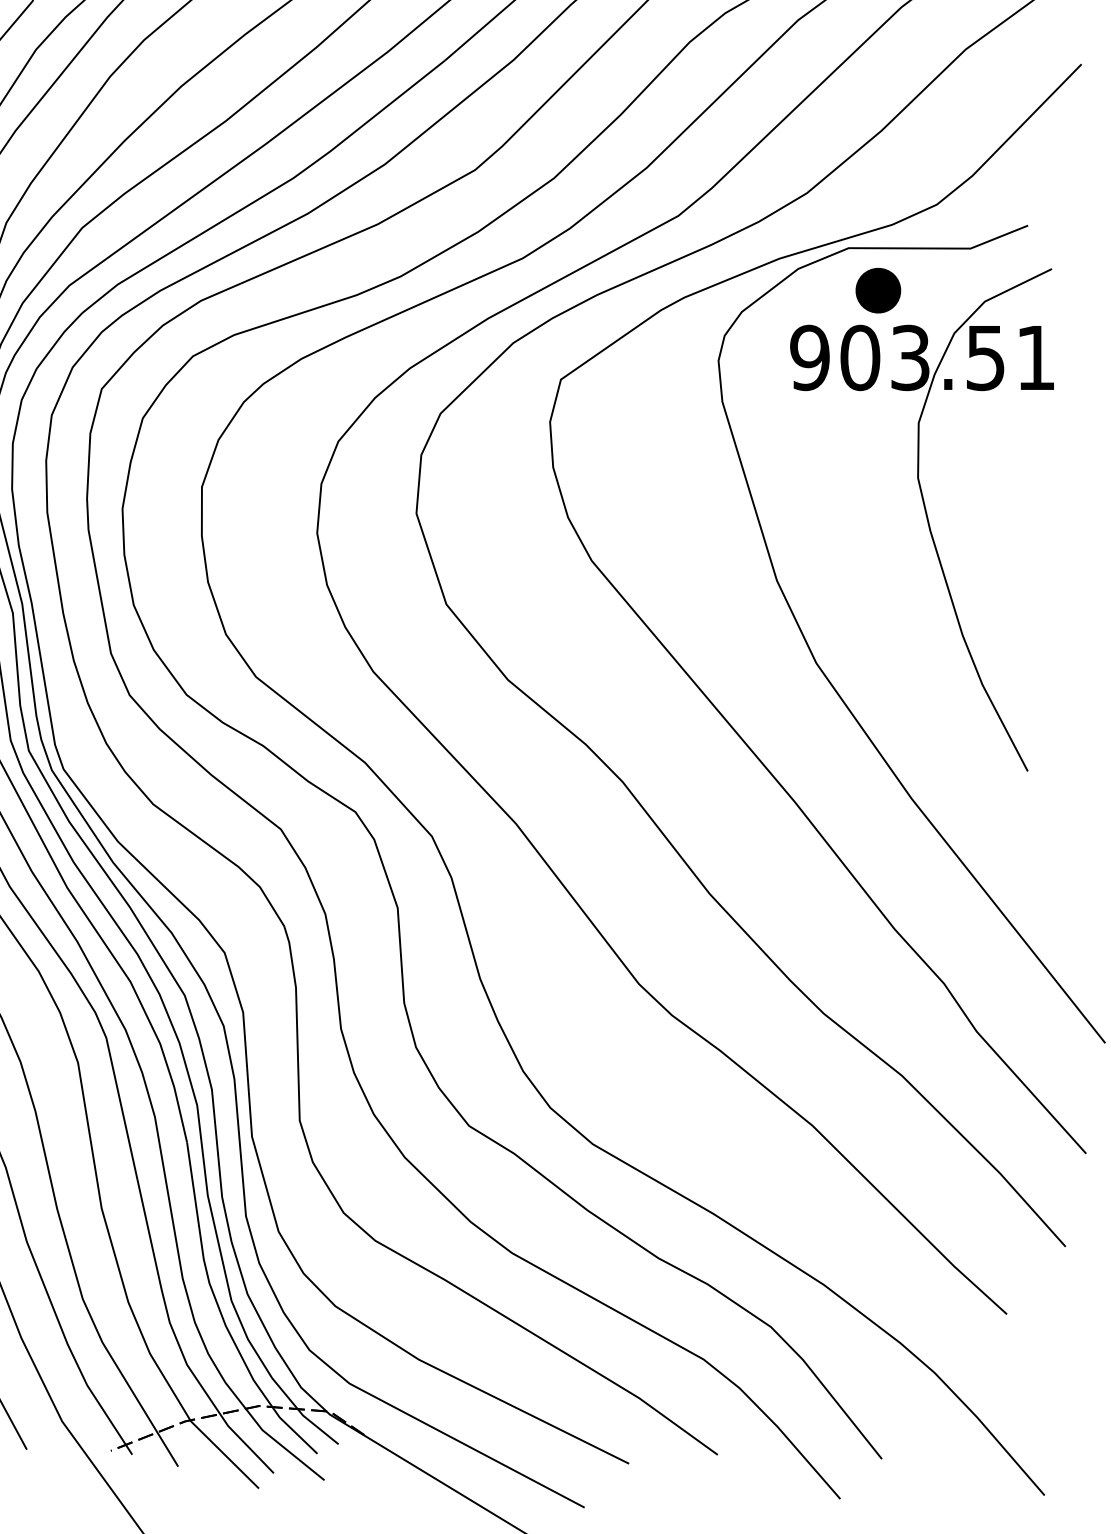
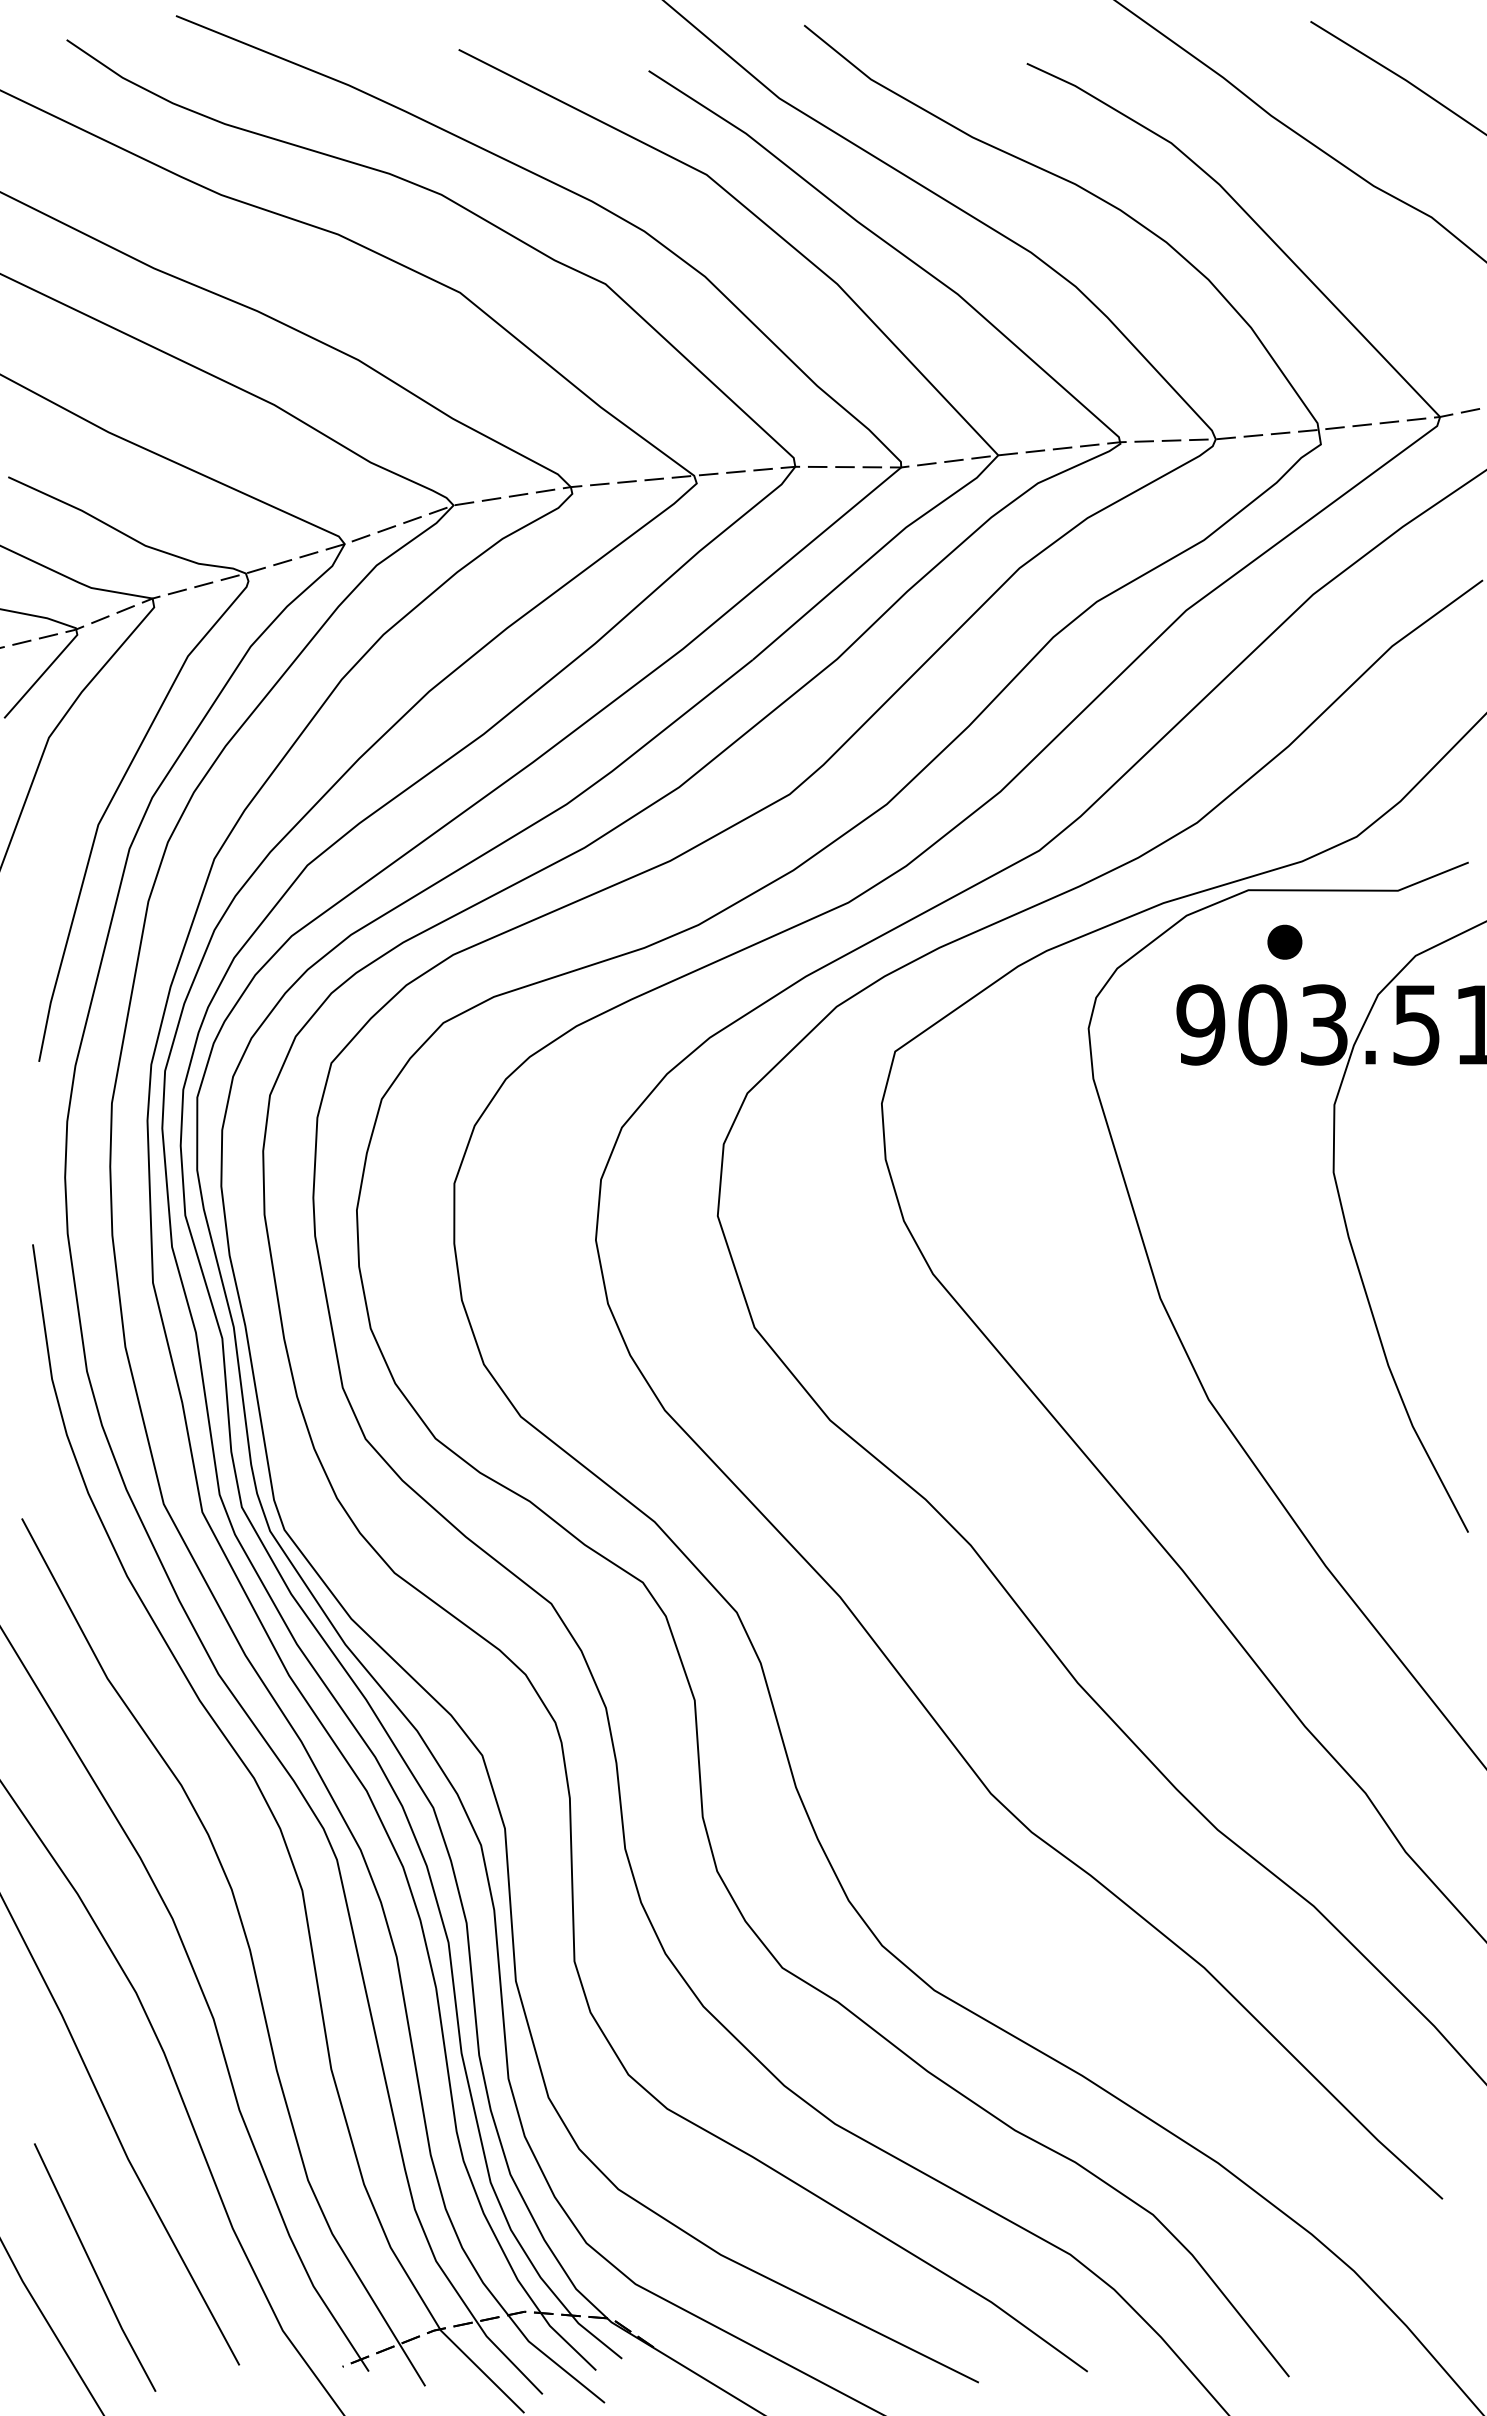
part: (878, 289) -> (1284, 941), size x0.62

